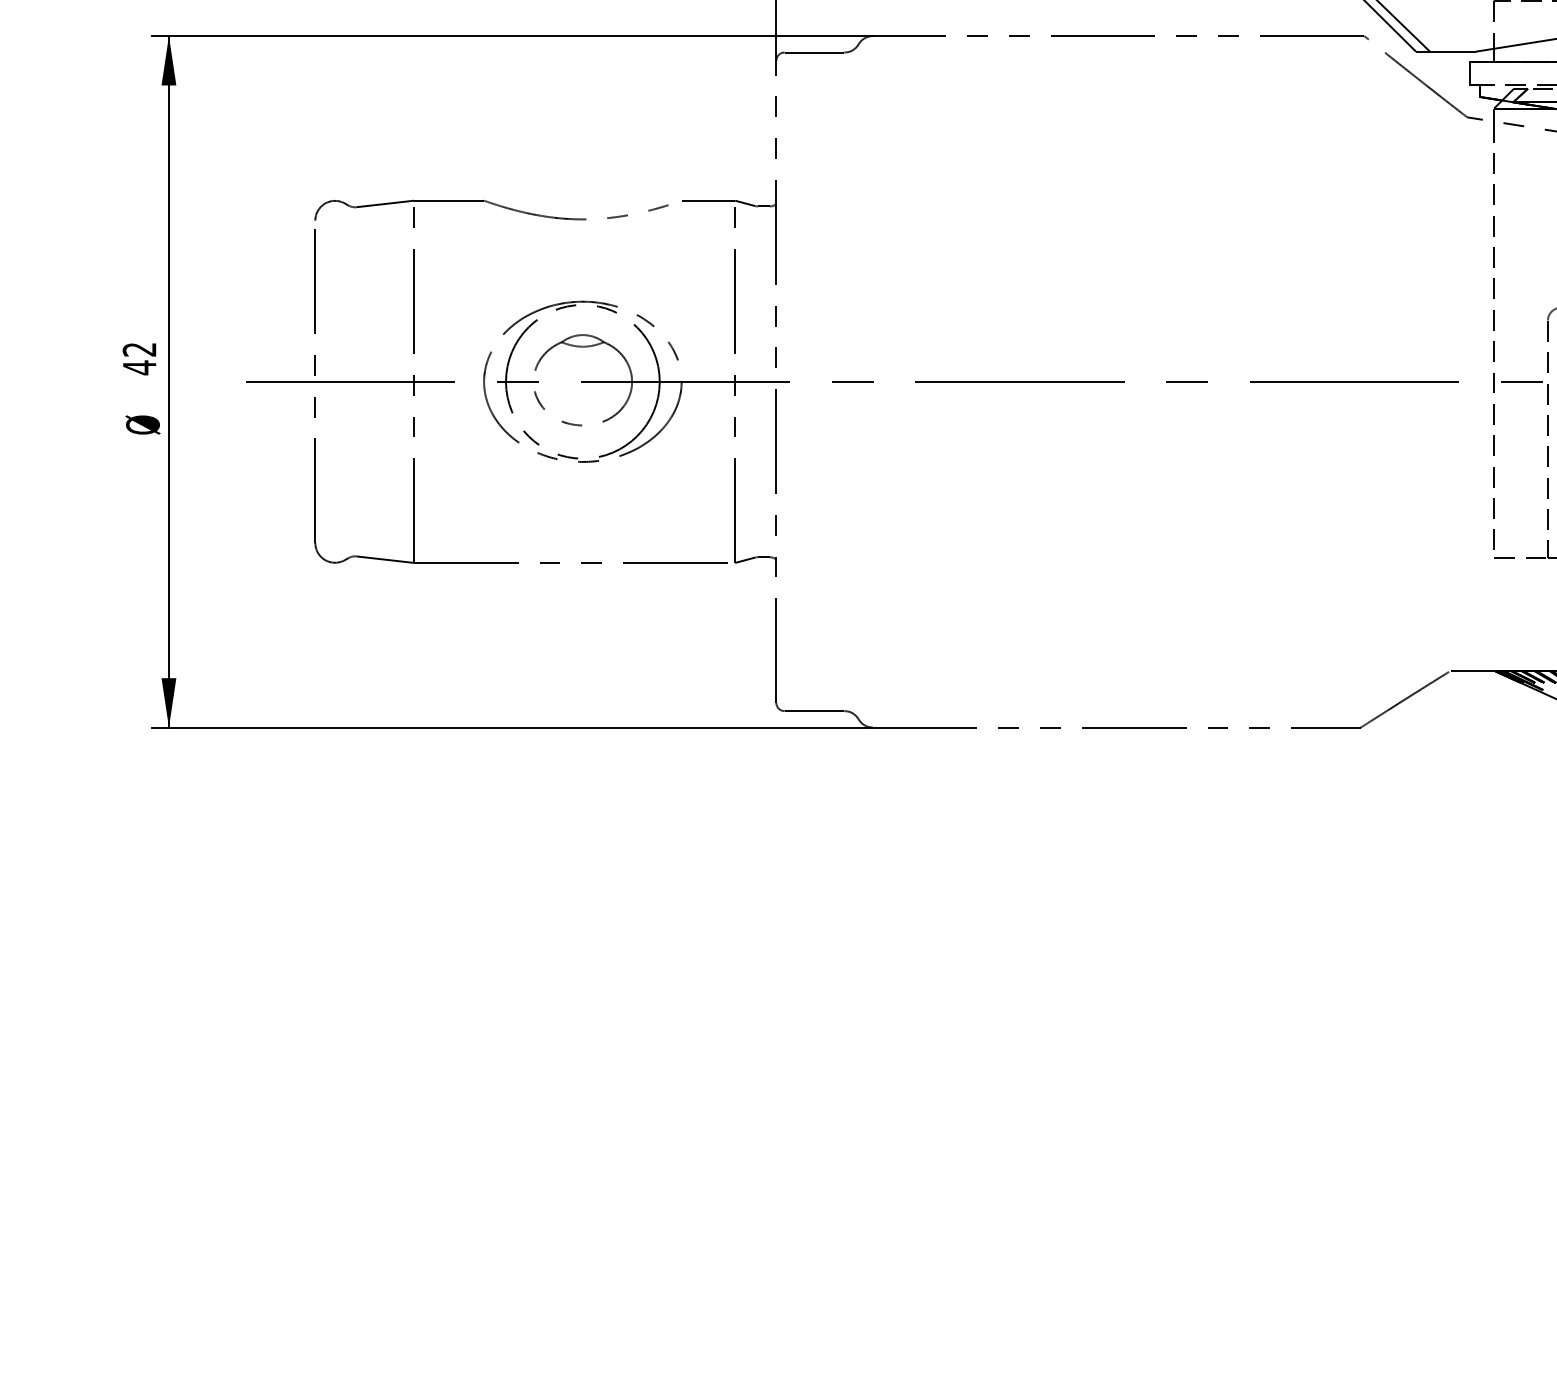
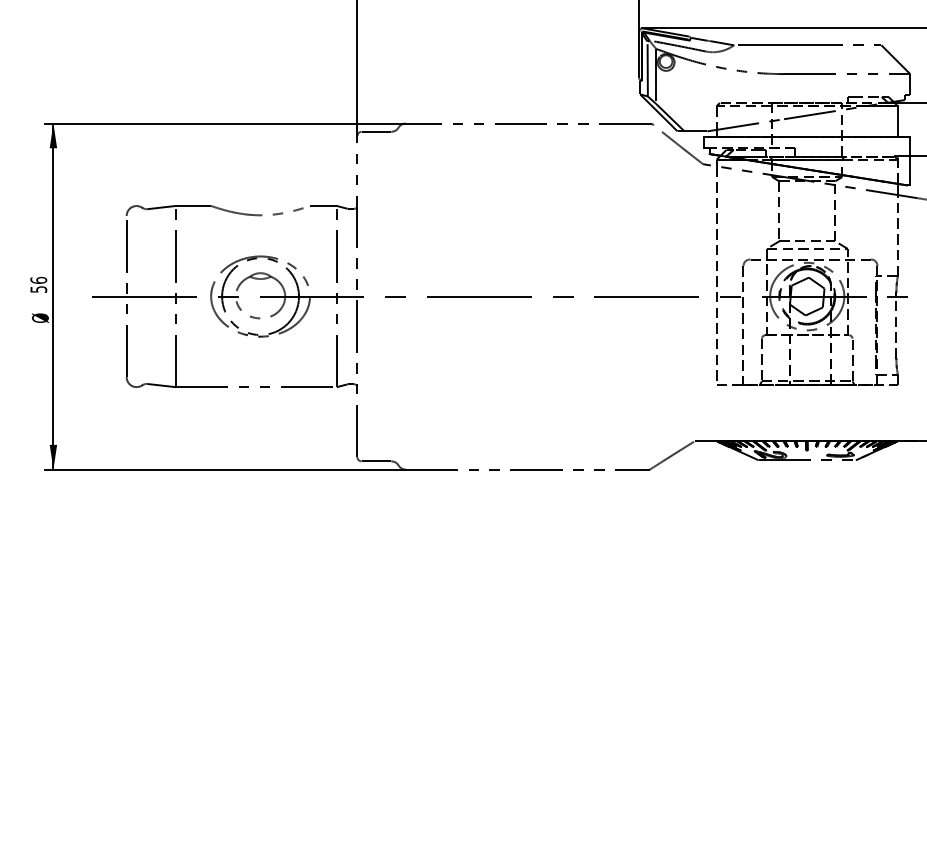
text: (139, 357) -> (38, 284), 42 -> 56

